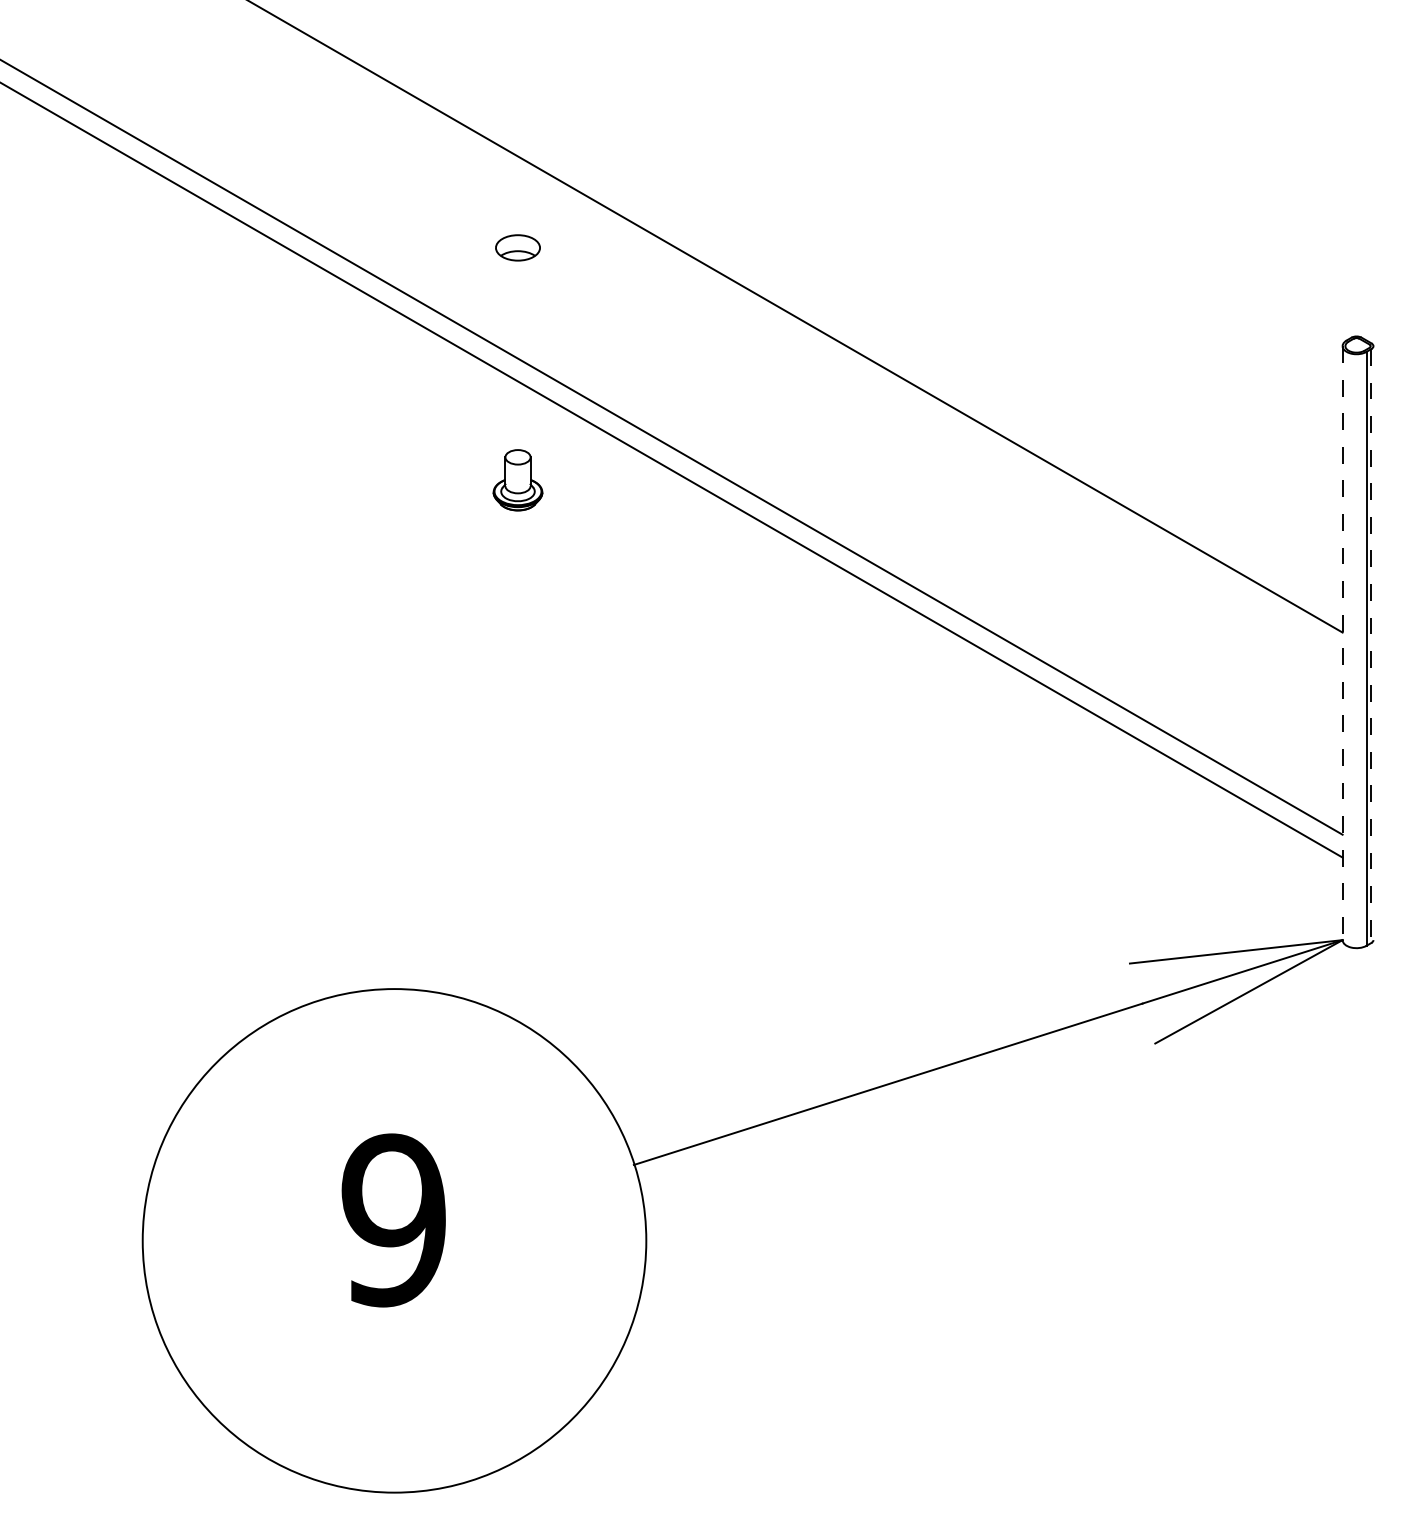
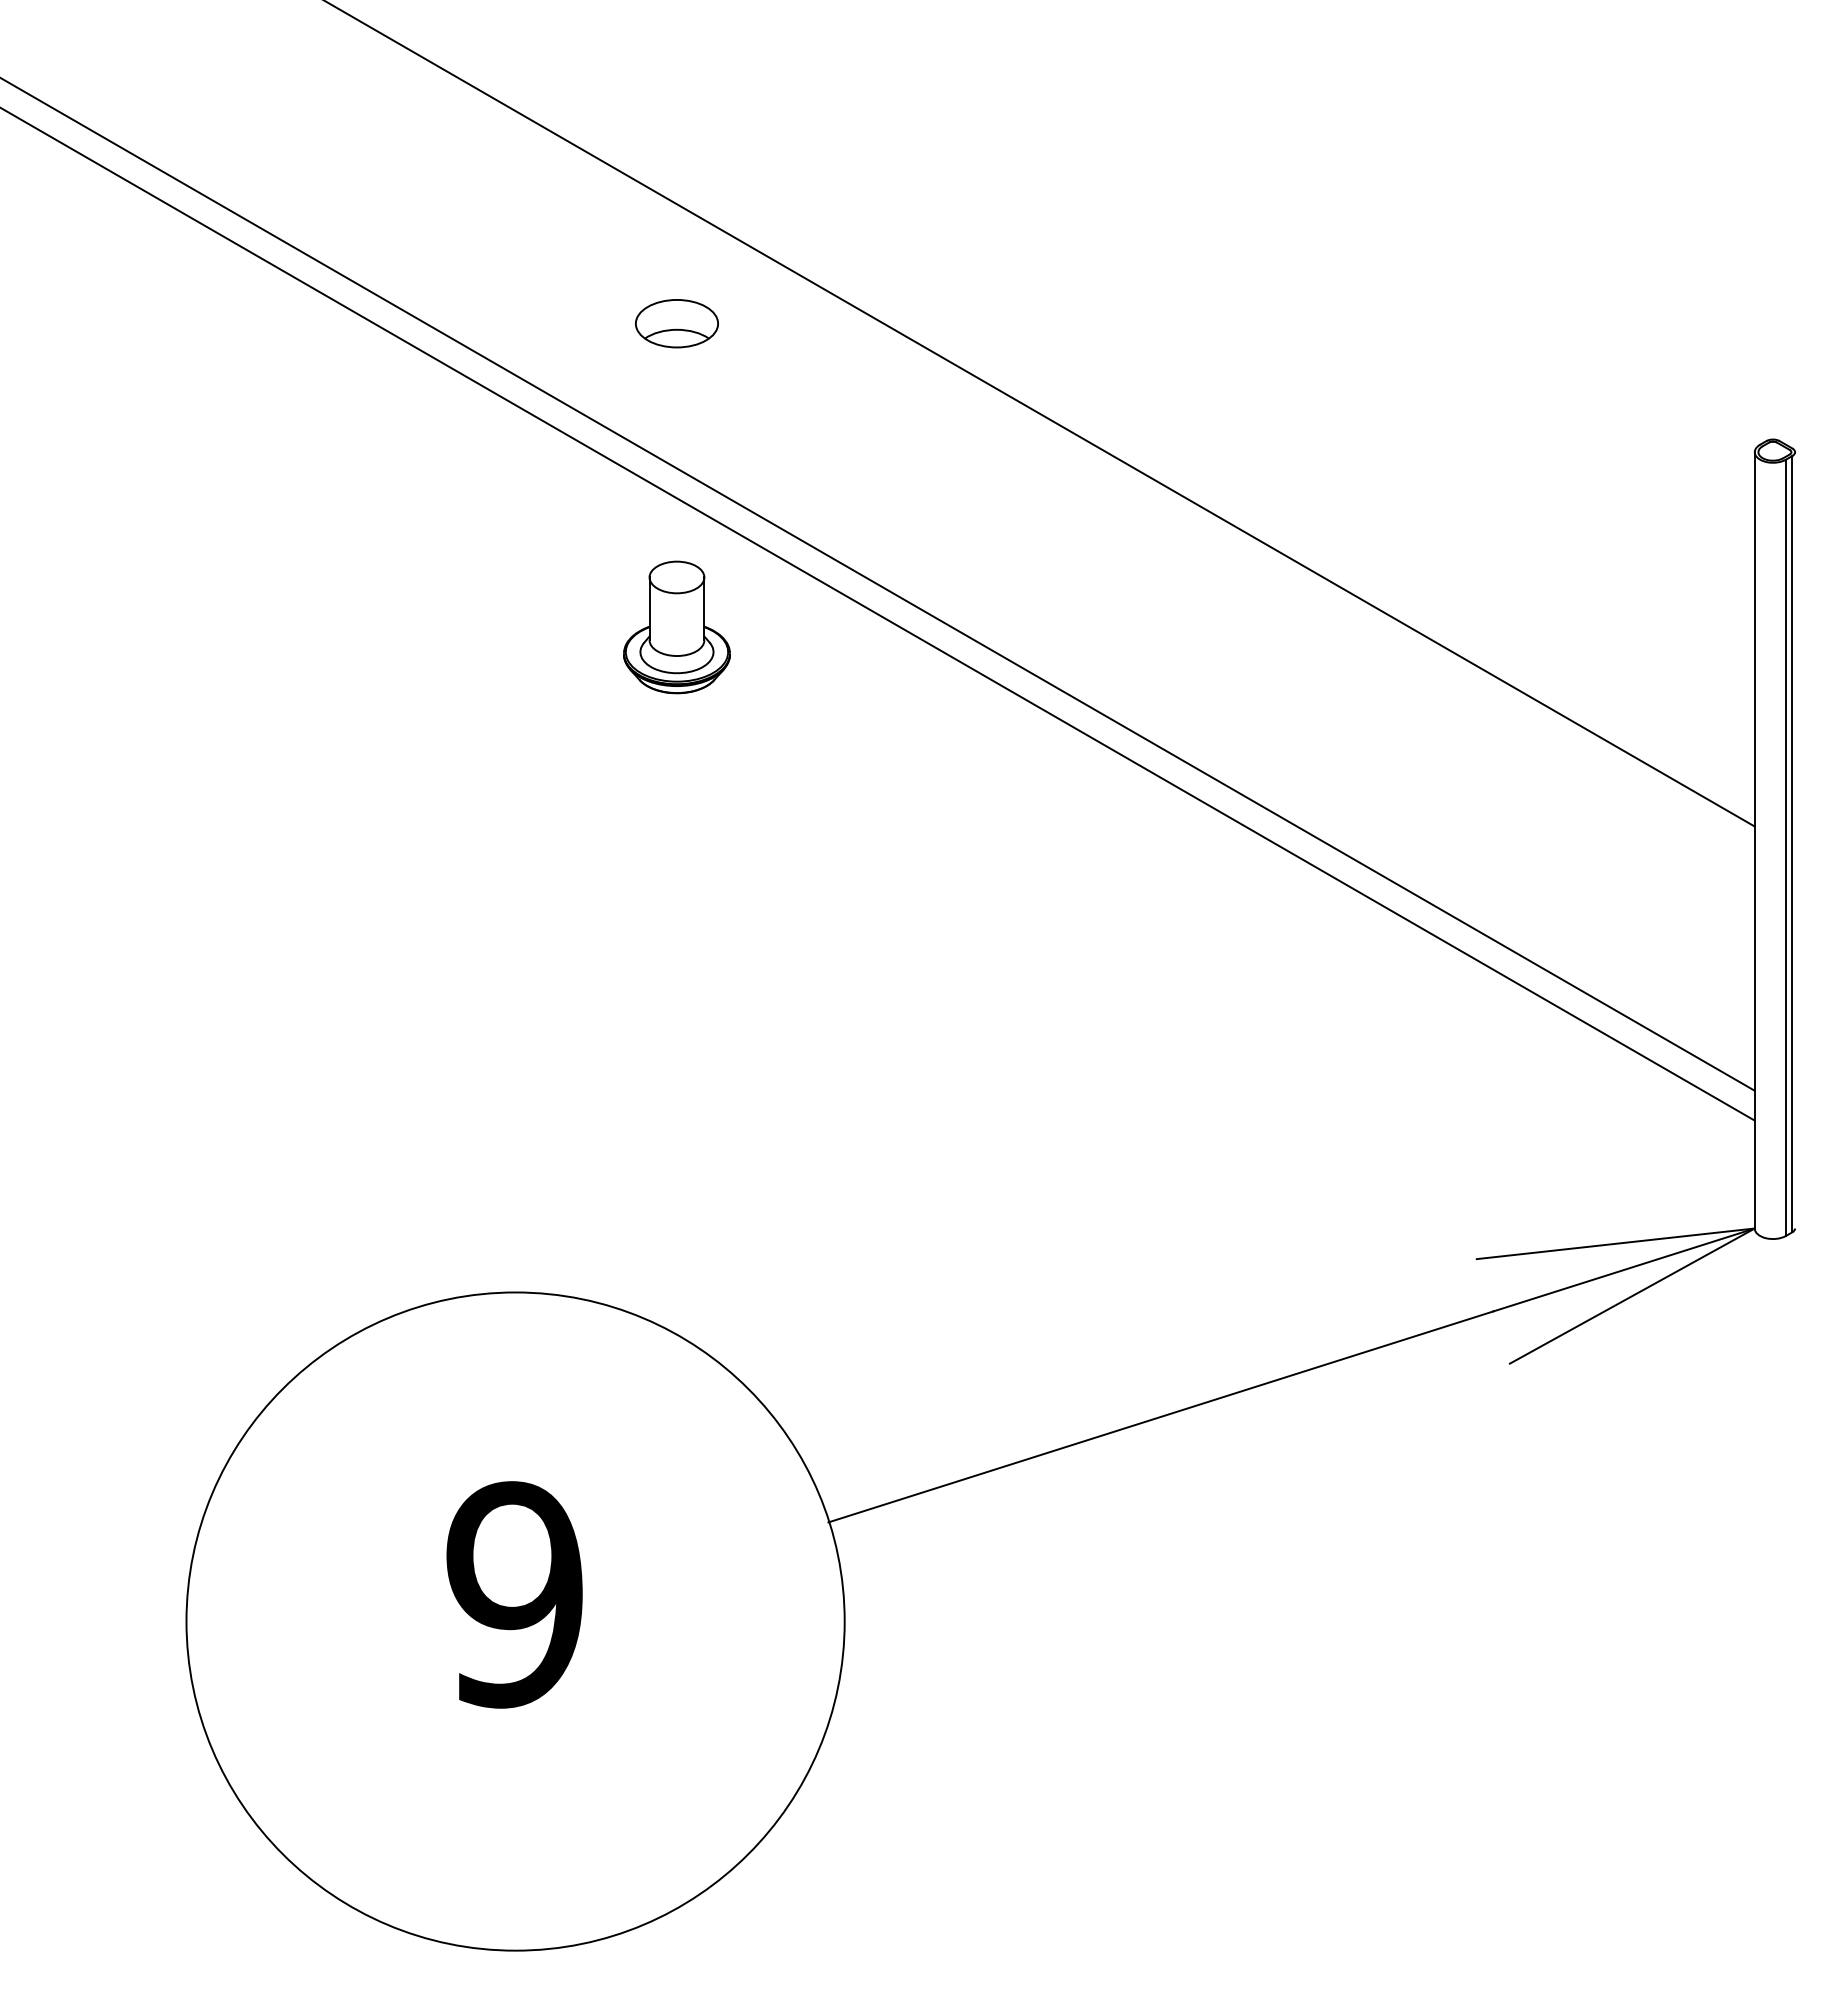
part: (517, 247) -> (676, 323), size x1.43
part: (517, 480) -> (676, 627), size x1.67
line: (1342, 643) -> (1754, 840), dashed -> solid
line: (1371, 646) -> (1792, 844), dashed -> solid

